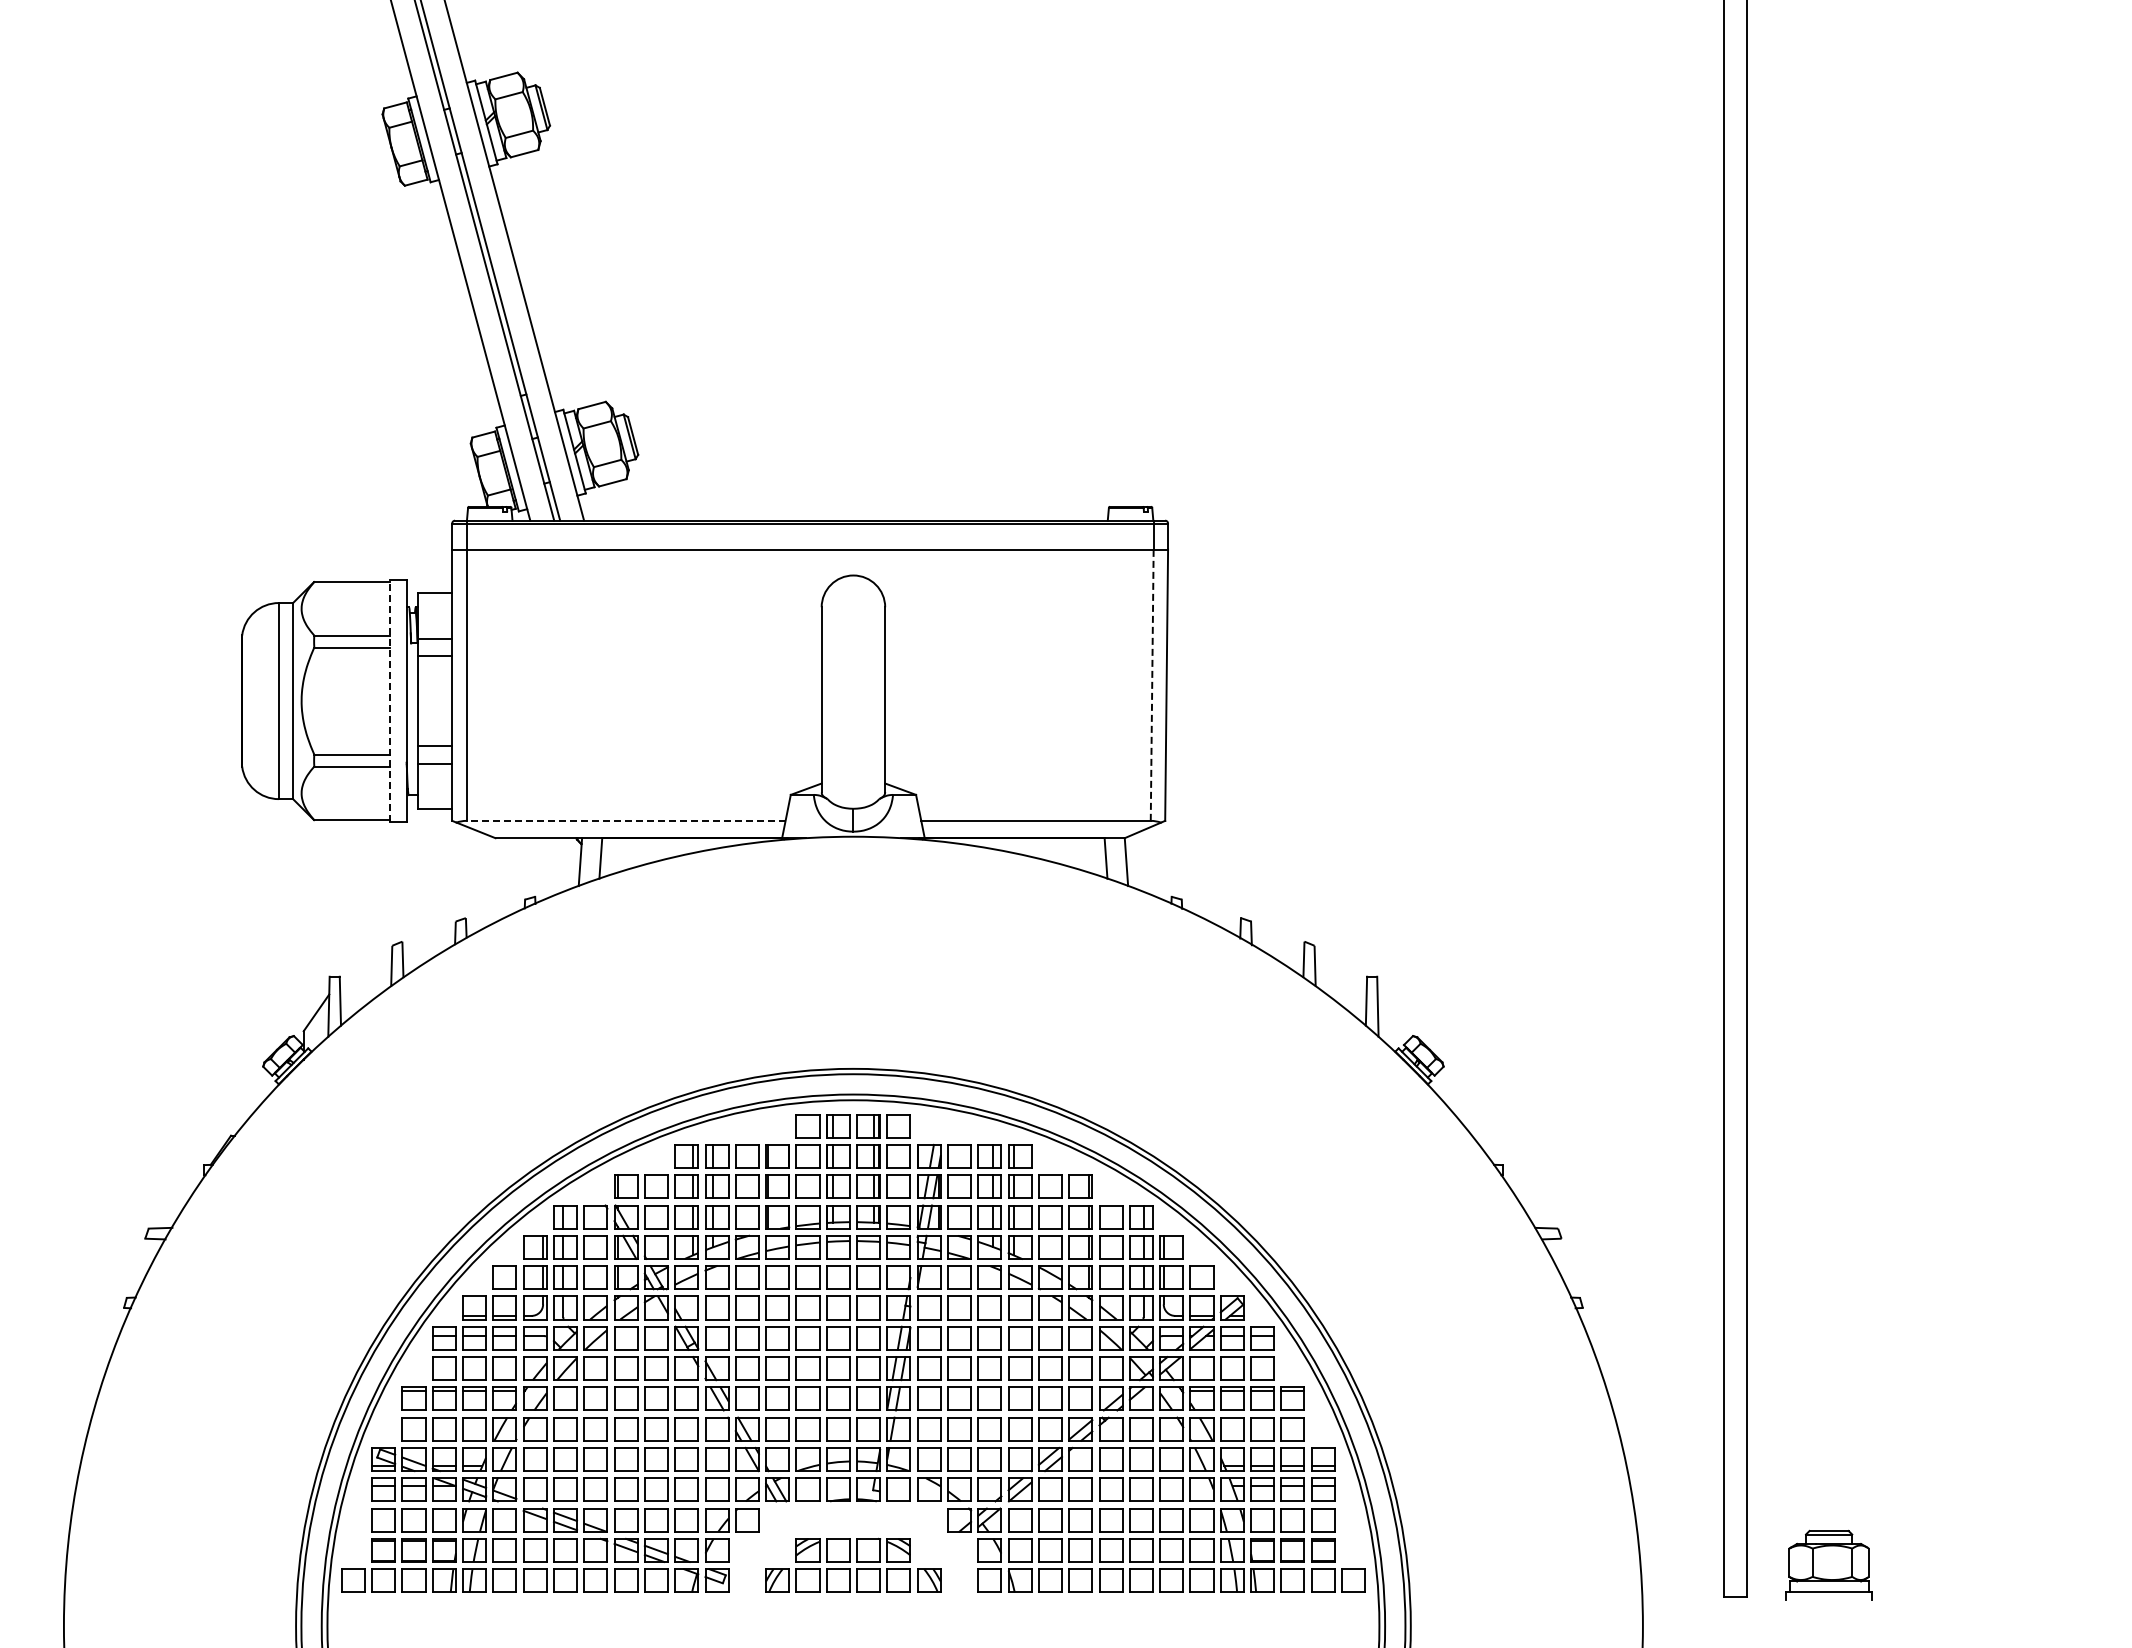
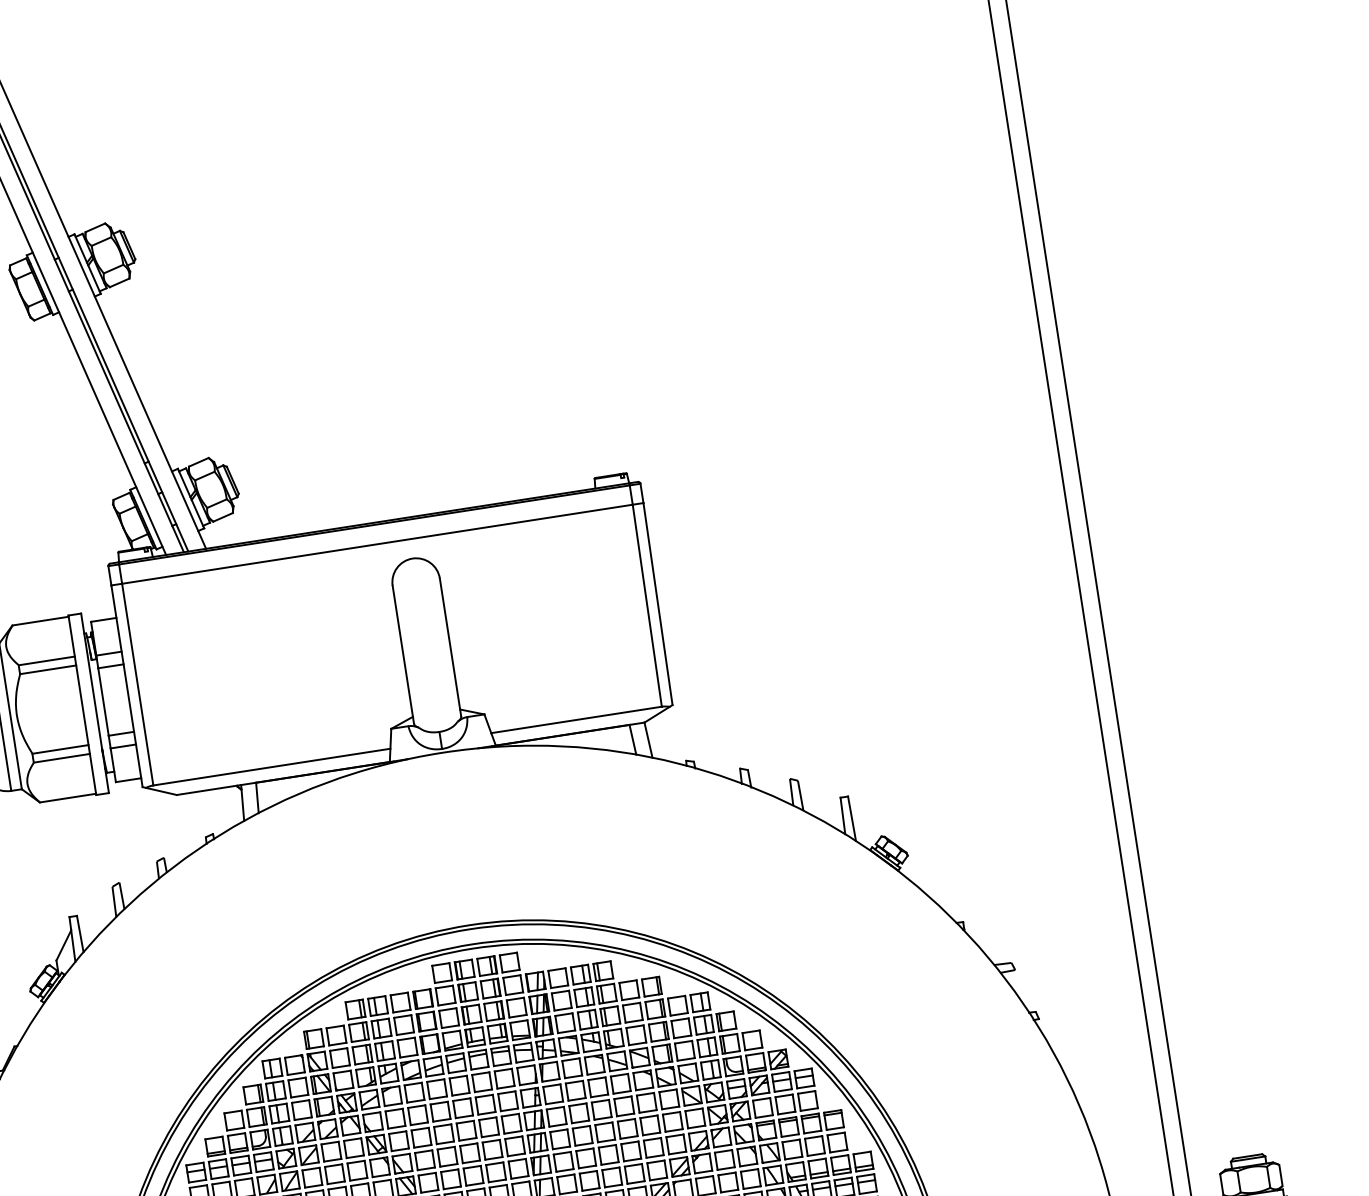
line: (1152, 685) -> (647, 605), dashed -> solid
line: (389, 701) -> (82, 705), dashed -> solid
line: (625, 820) -> (271, 766), dashed -> solid

